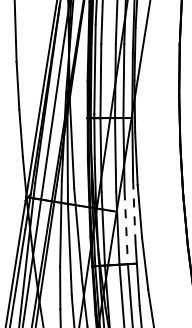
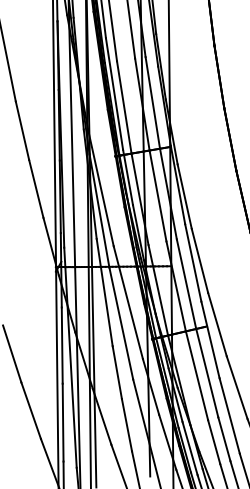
line: (134, 211) -> (193, 262), dashed -> solid
line: (126, 228) -> (186, 284), dashed -> solid

